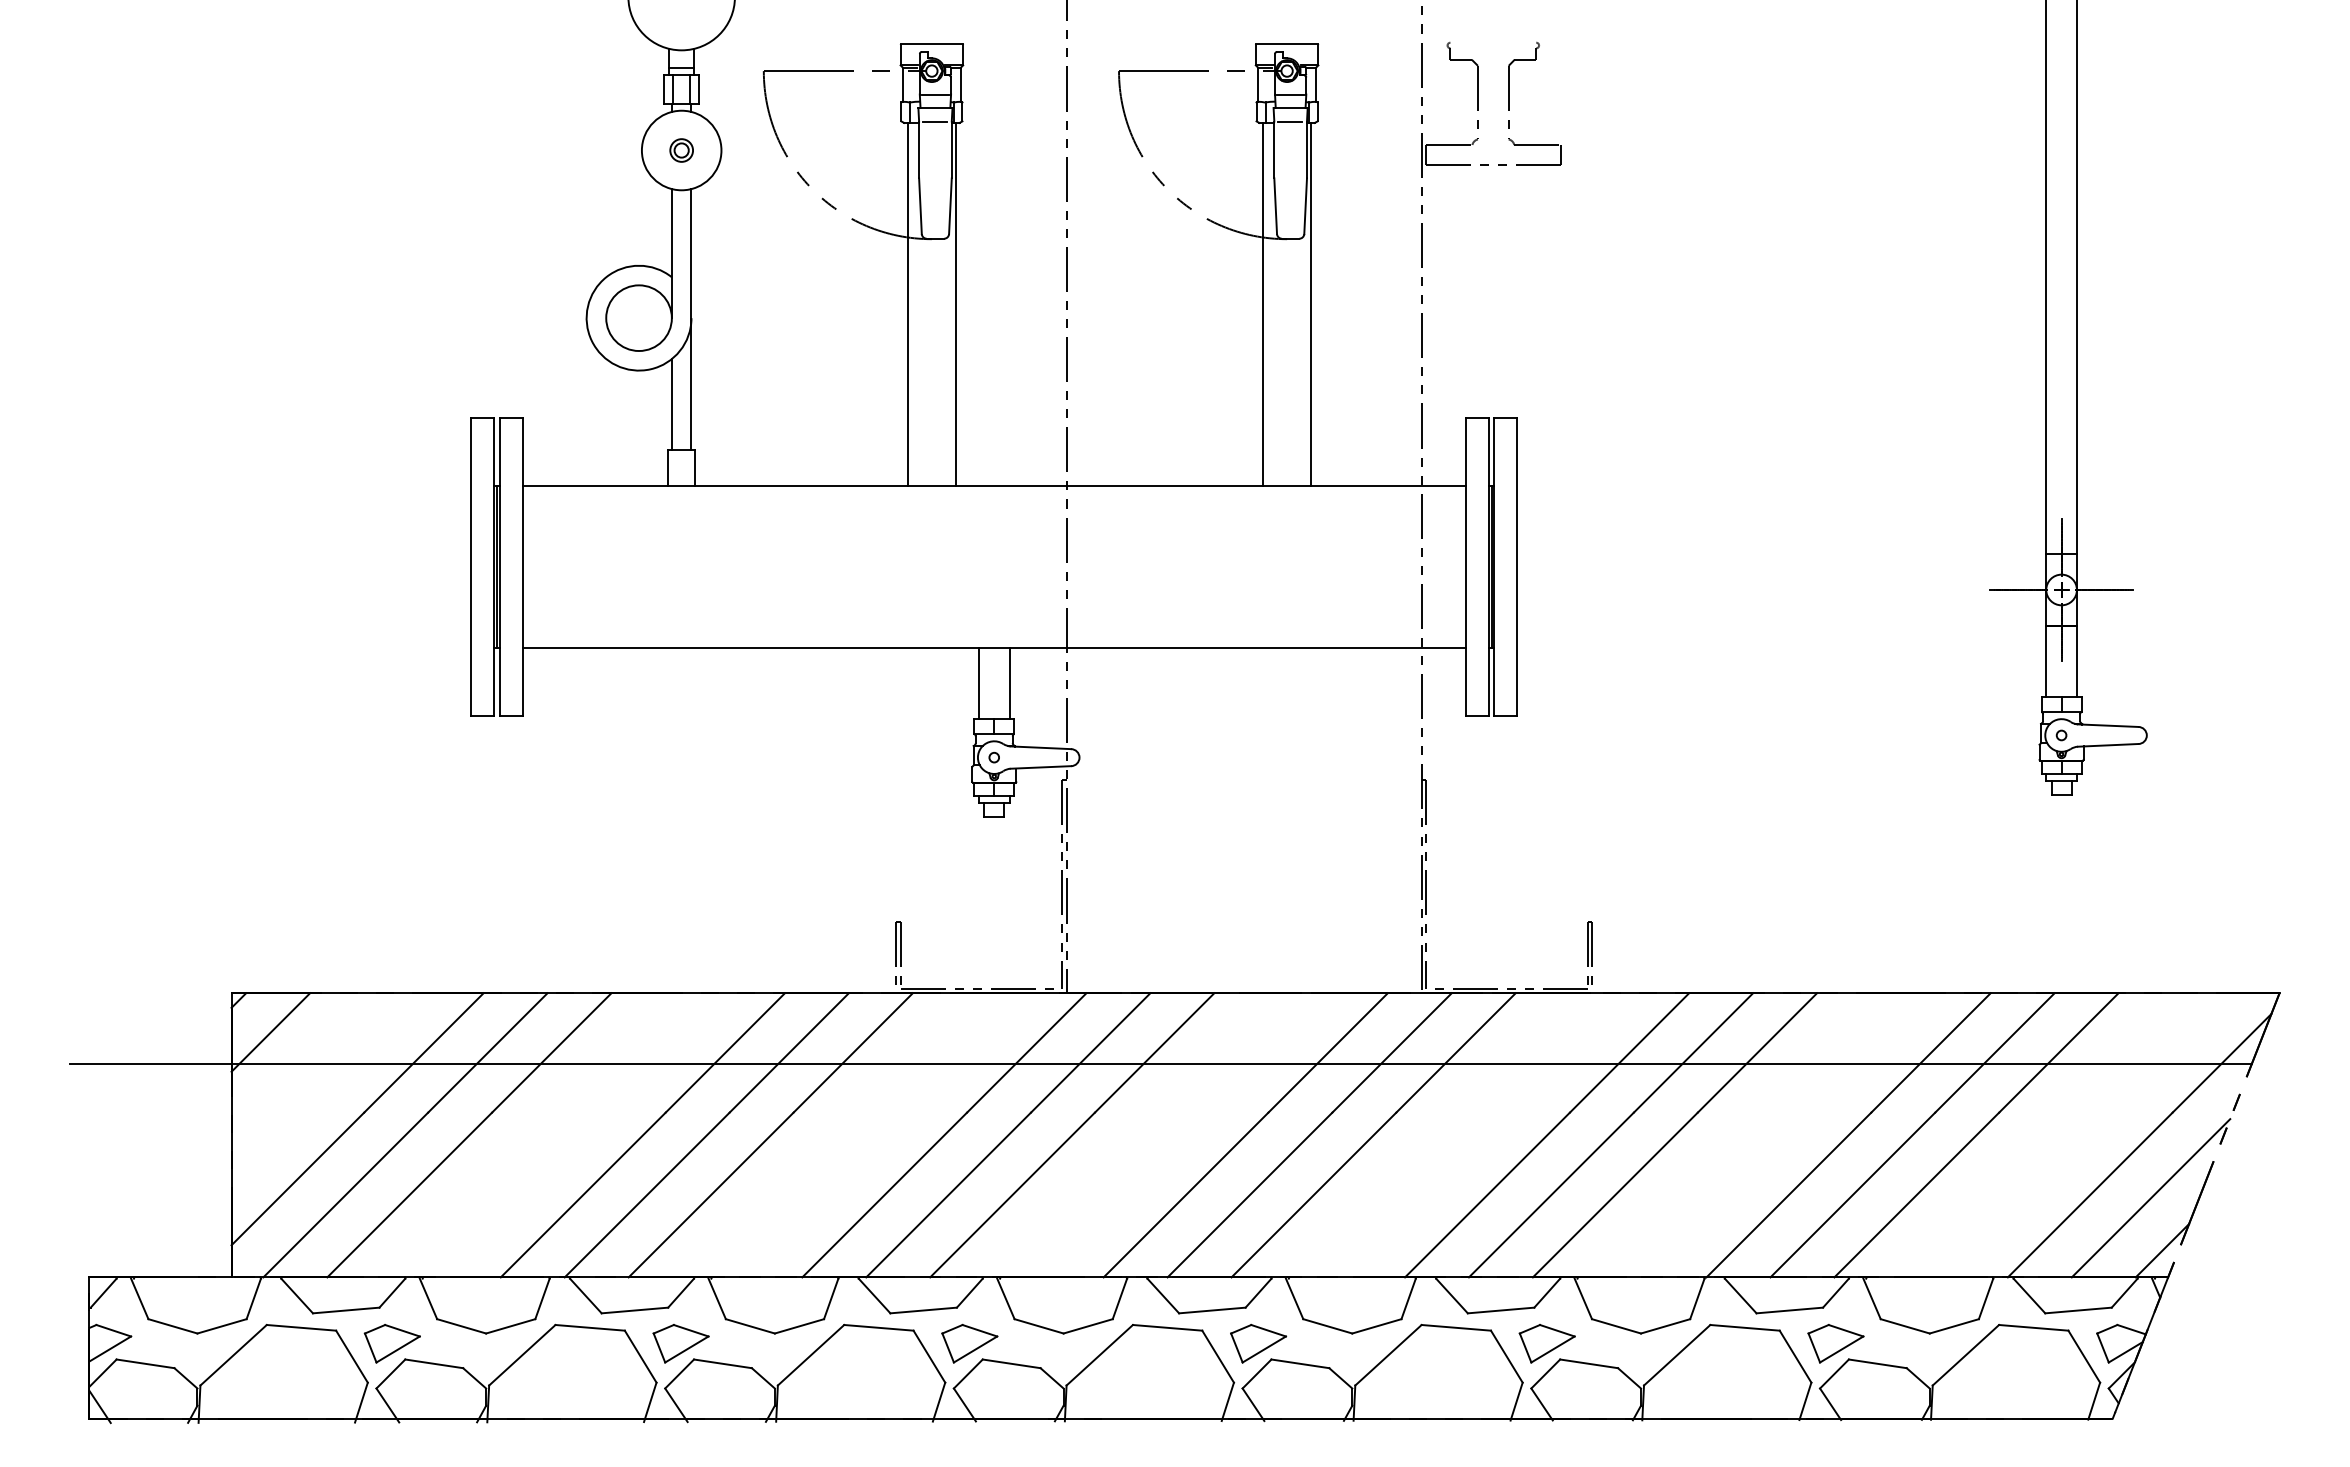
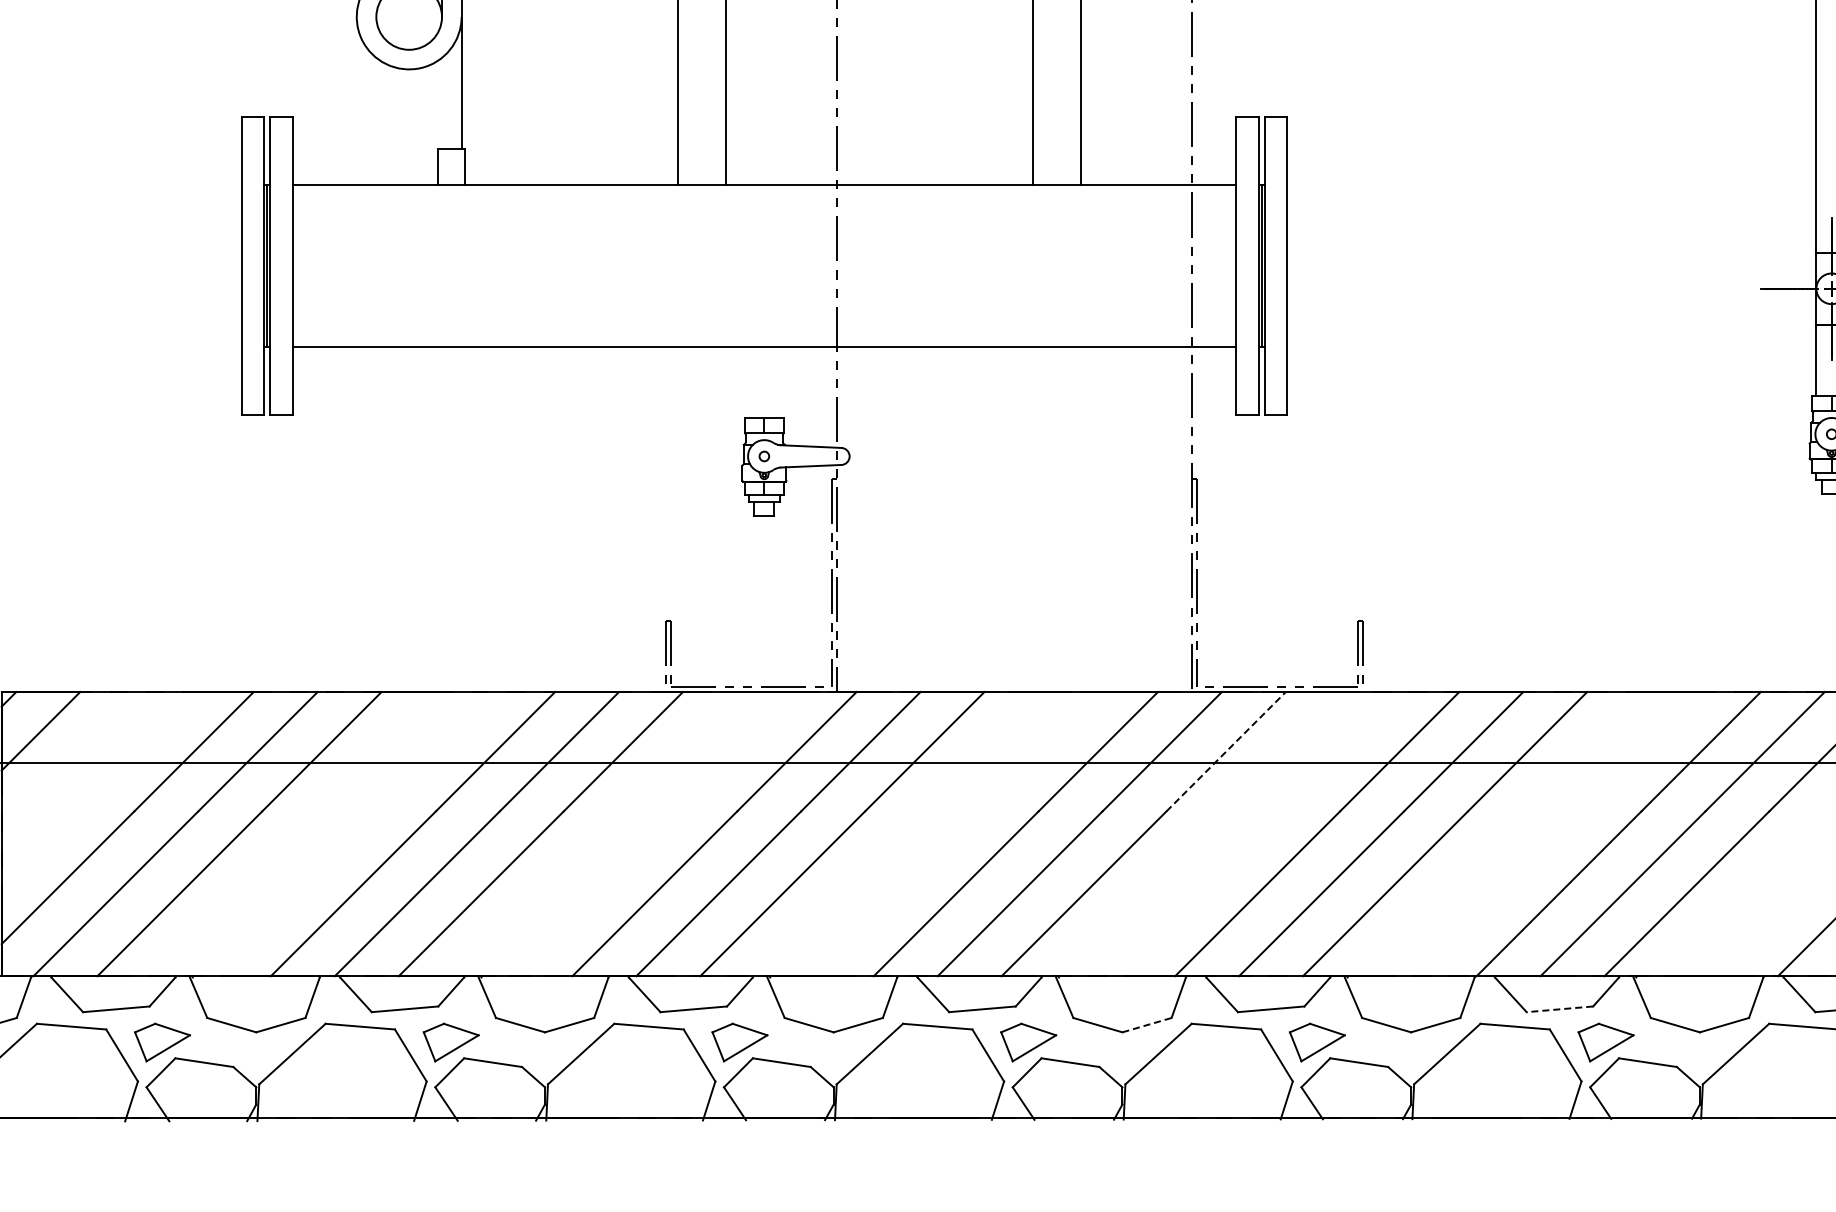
line: (671, 404) -> (441, 103), removed
line: (978, 683) -> (748, 382), removed
line: (1009, 683) -> (779, 382), removed
line: (1456, 1052) -> (1226, 751), solid -> dashed
line: (1789, 1310) -> (1559, 1009), solid -> dashed
line: (1376, 1326) -> (1146, 1025), solid -> dashed

